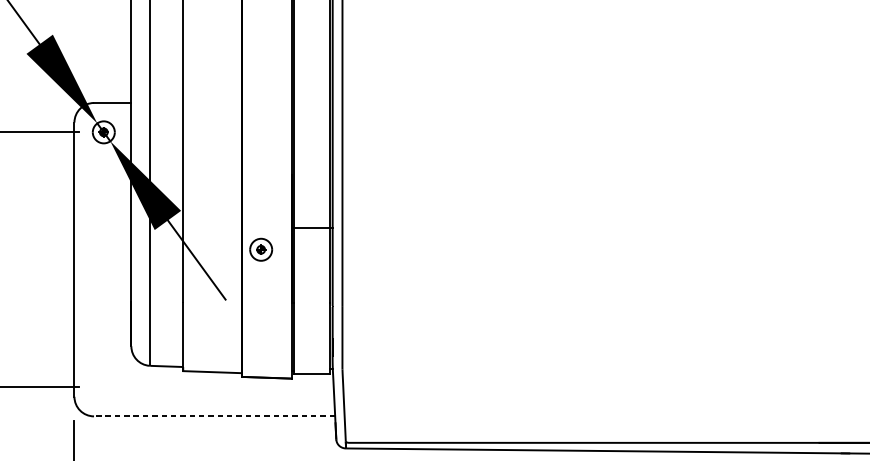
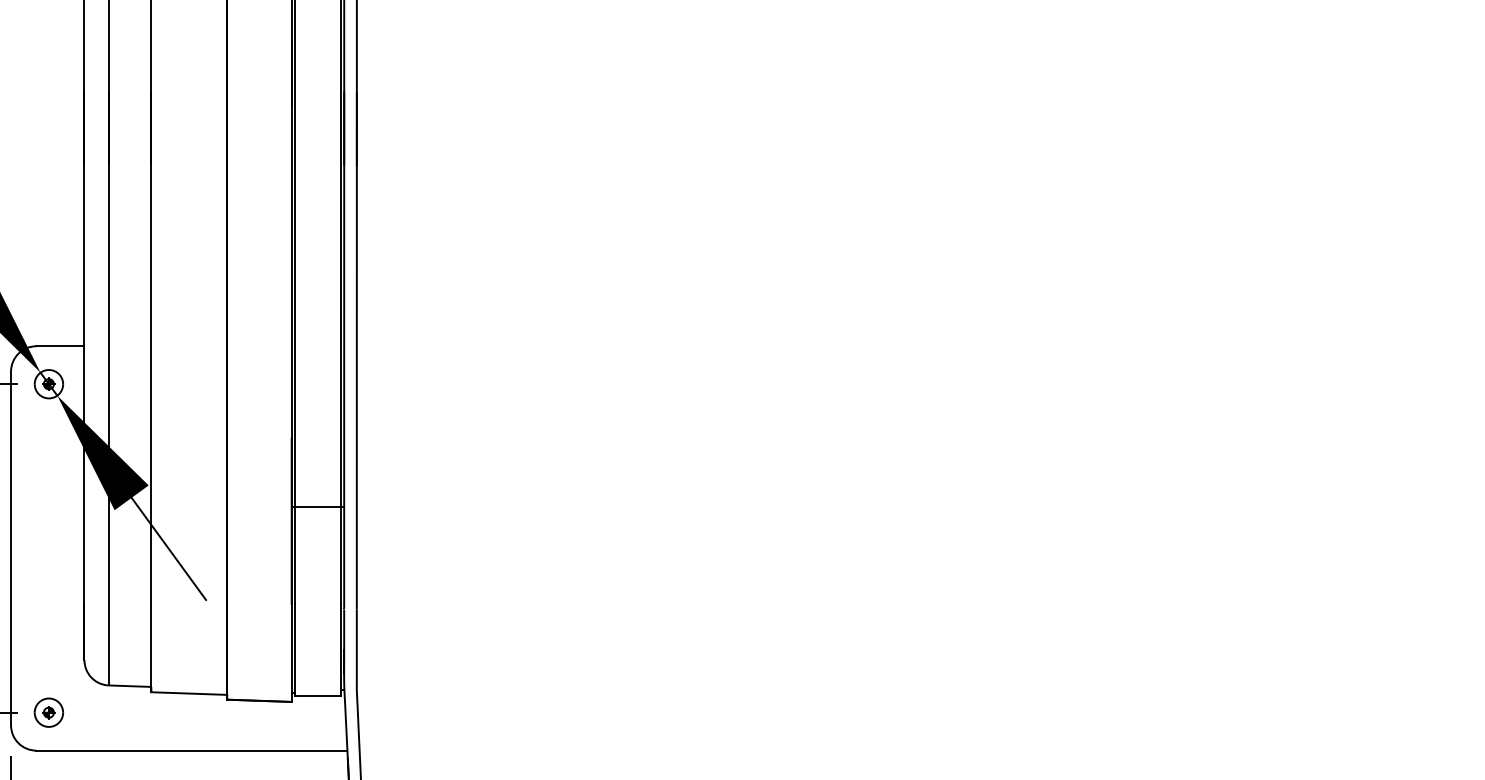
part: (260, 249) -> (48, 712), moved
line: (214, 416) -> (191, 750), dashed -> solid

